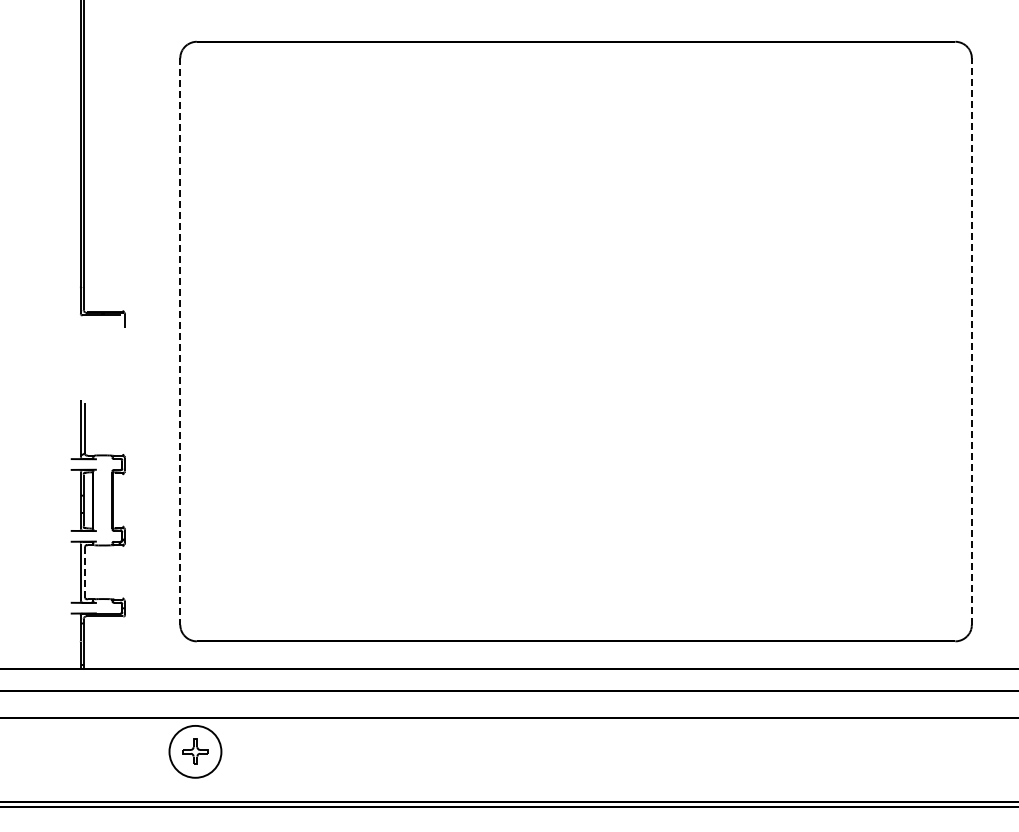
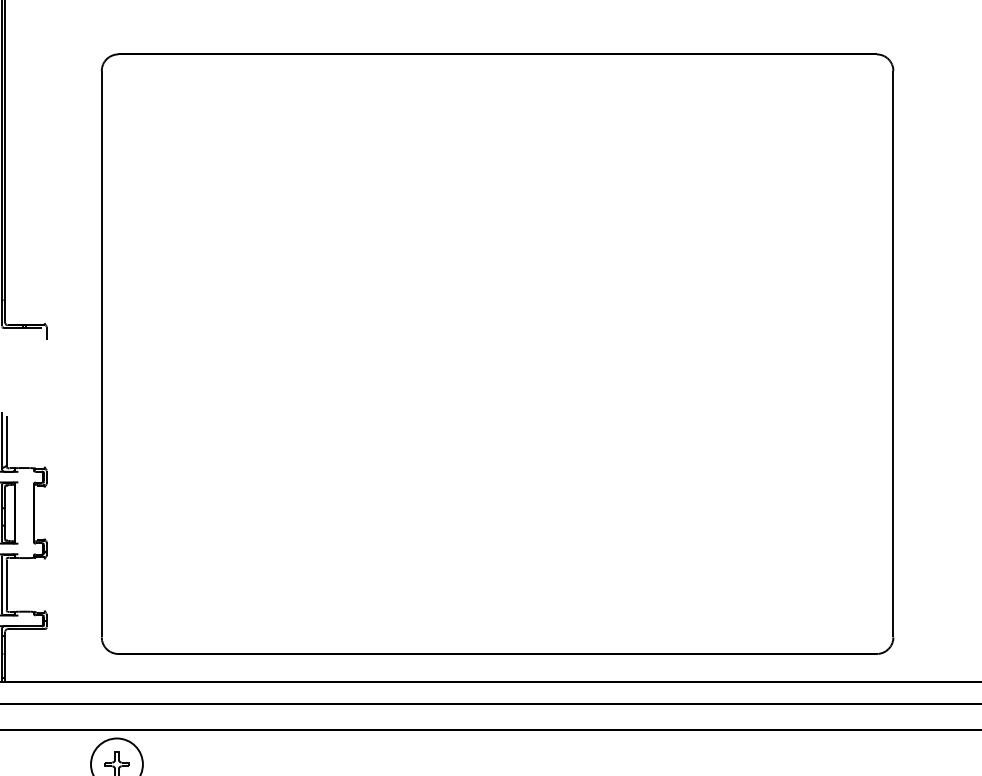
line: (971, 341) -> (893, 354), dashed -> solid
line: (180, 342) -> (102, 355), dashed -> solid
line: (85, 572) -> (7, 585), dashed -> solid

